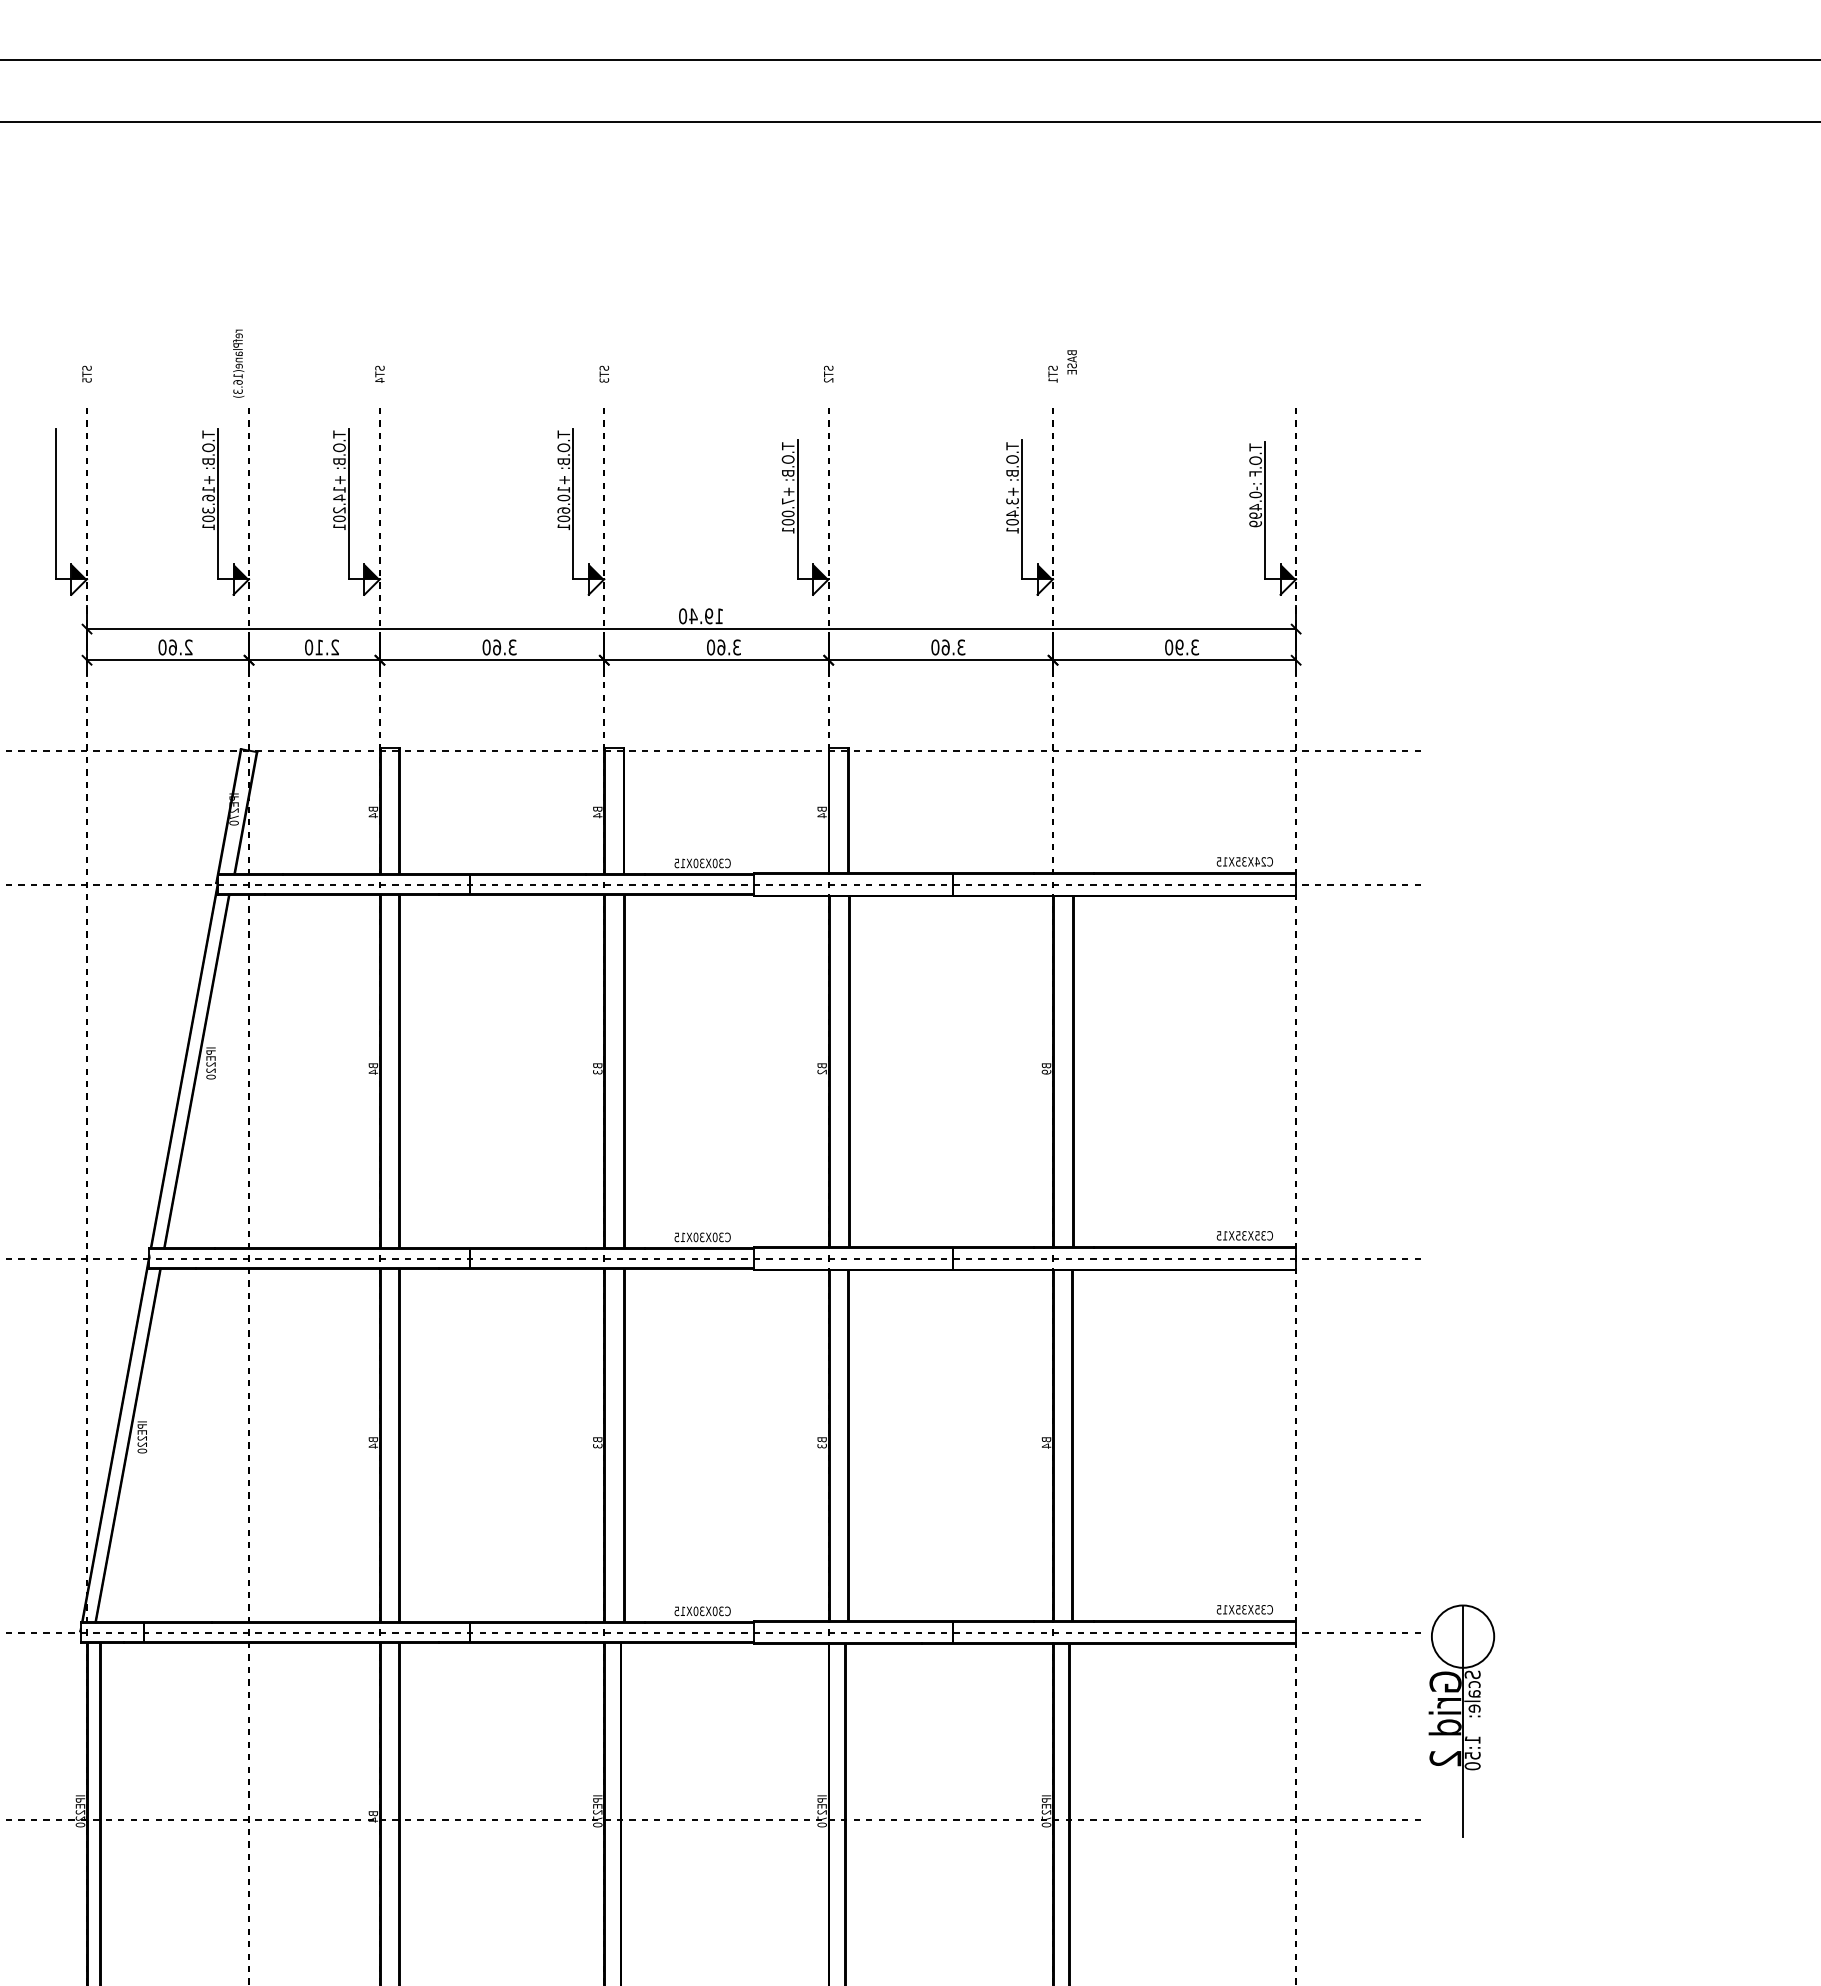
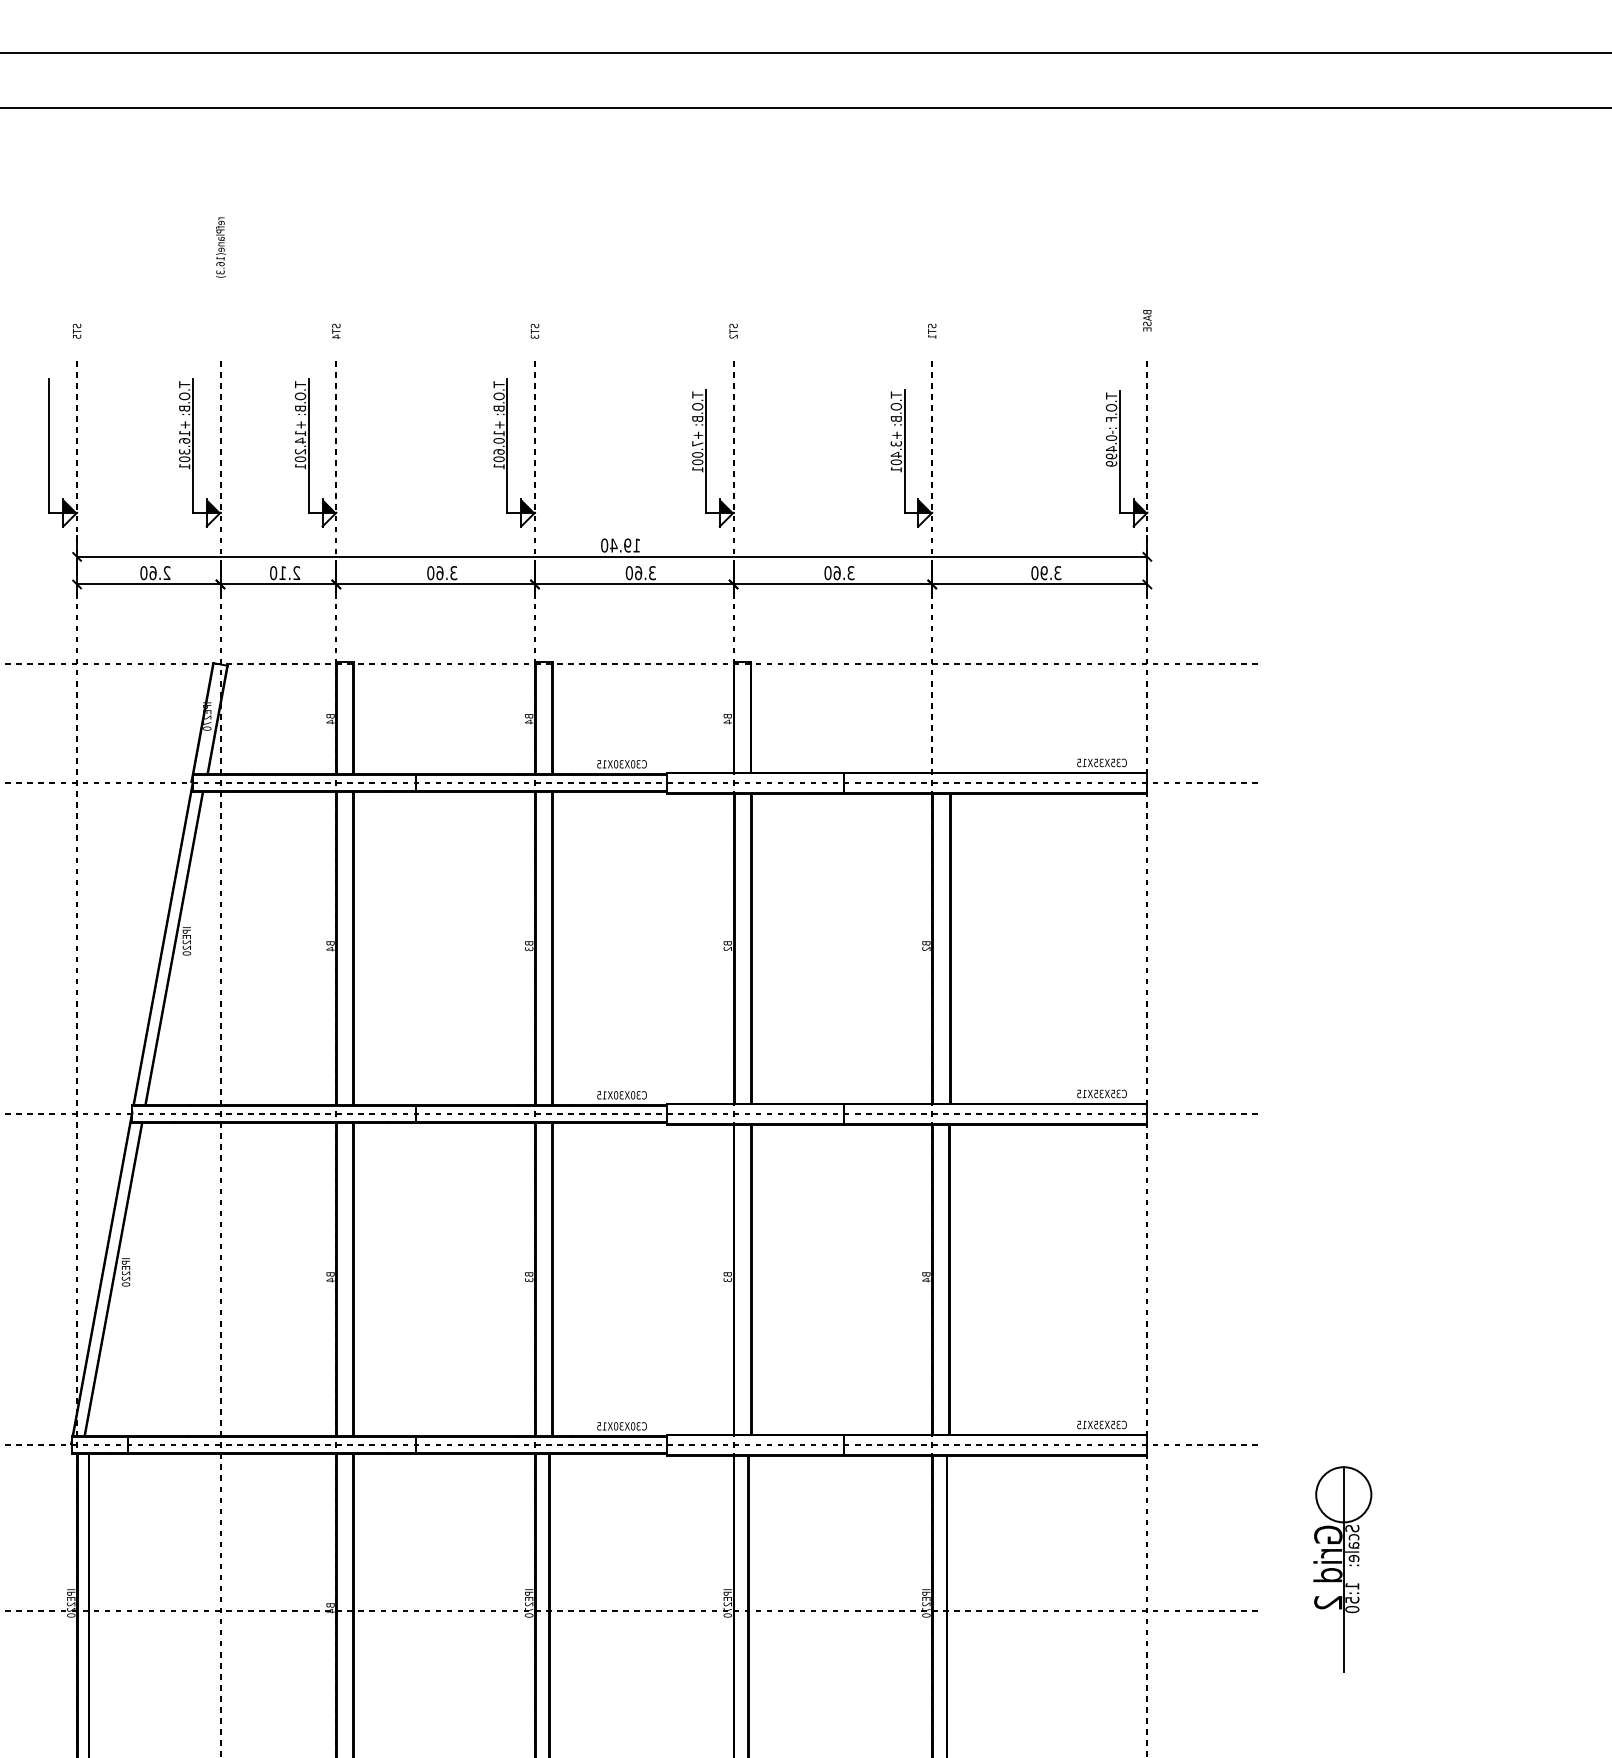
text: (1071, 362) -> (1146, 320), moved
text: (238, 363) -> (220, 247), moved
text: (1260, 861) -> (1115, 762), C24X35X15 -> C35X35X15
text: (1046, 1071) -> (926, 948), B9 -> B2
part: (1461, 1720) -> (1342, 1569), moved

